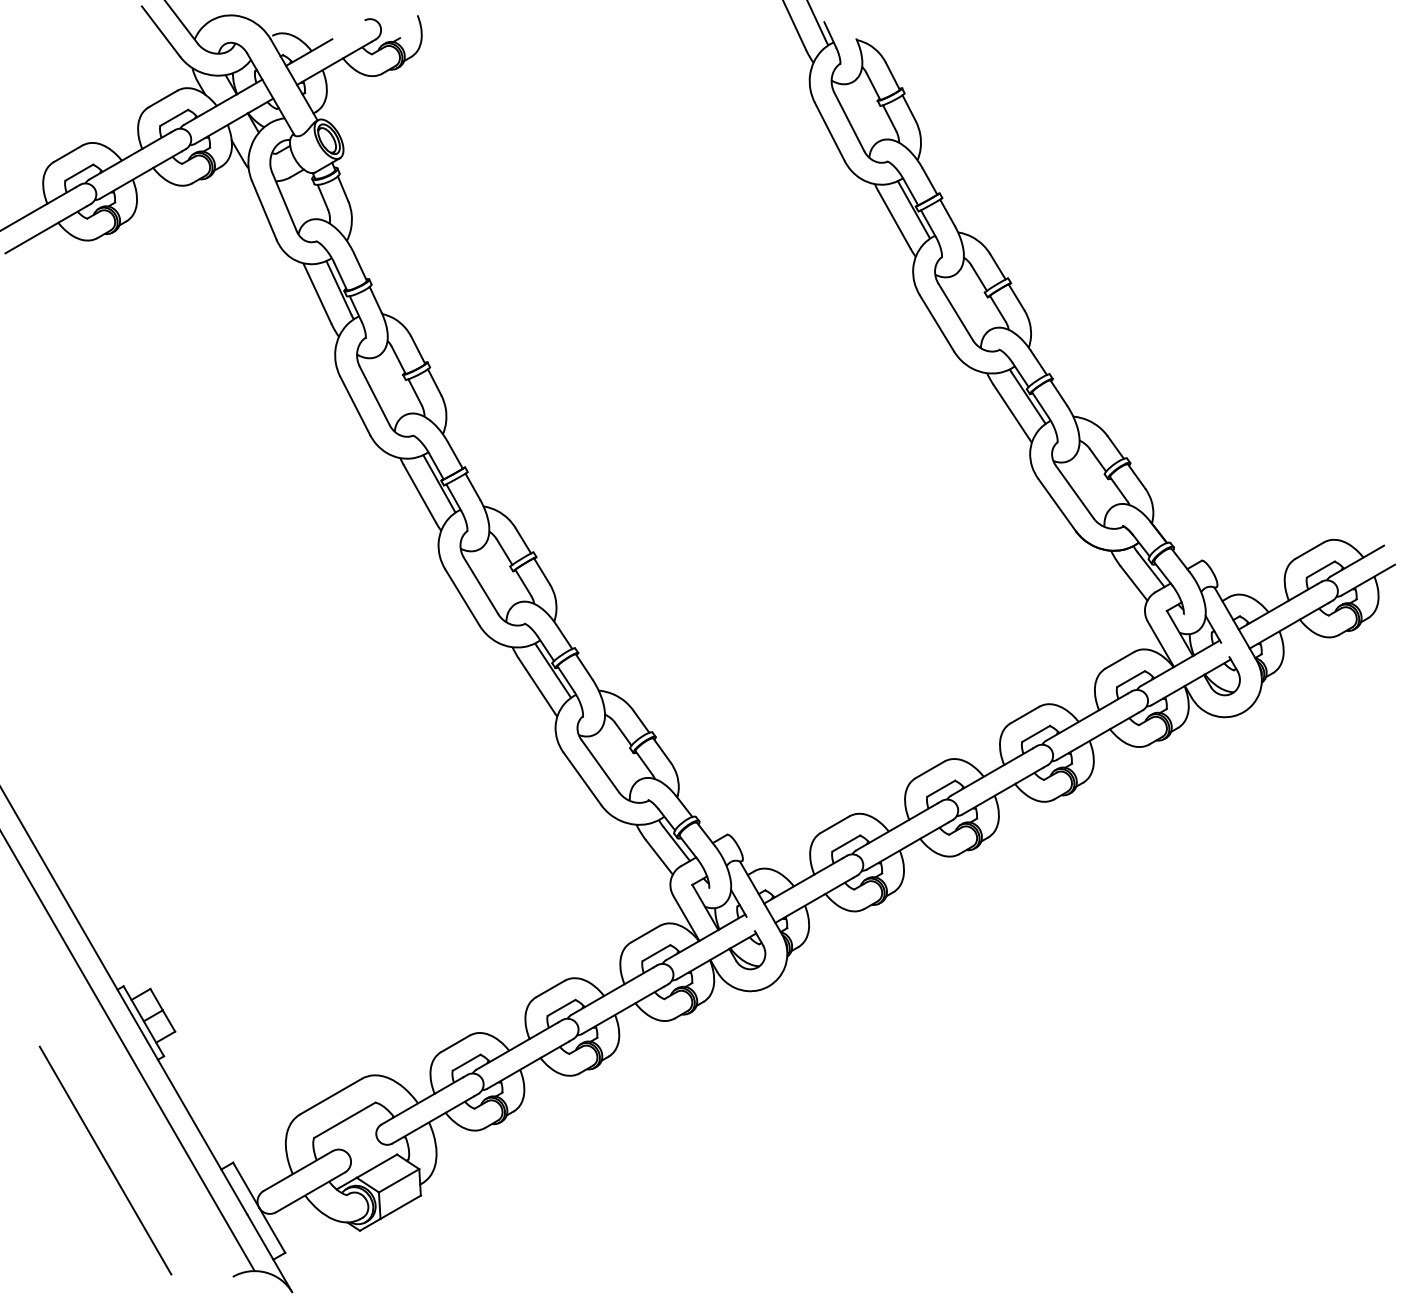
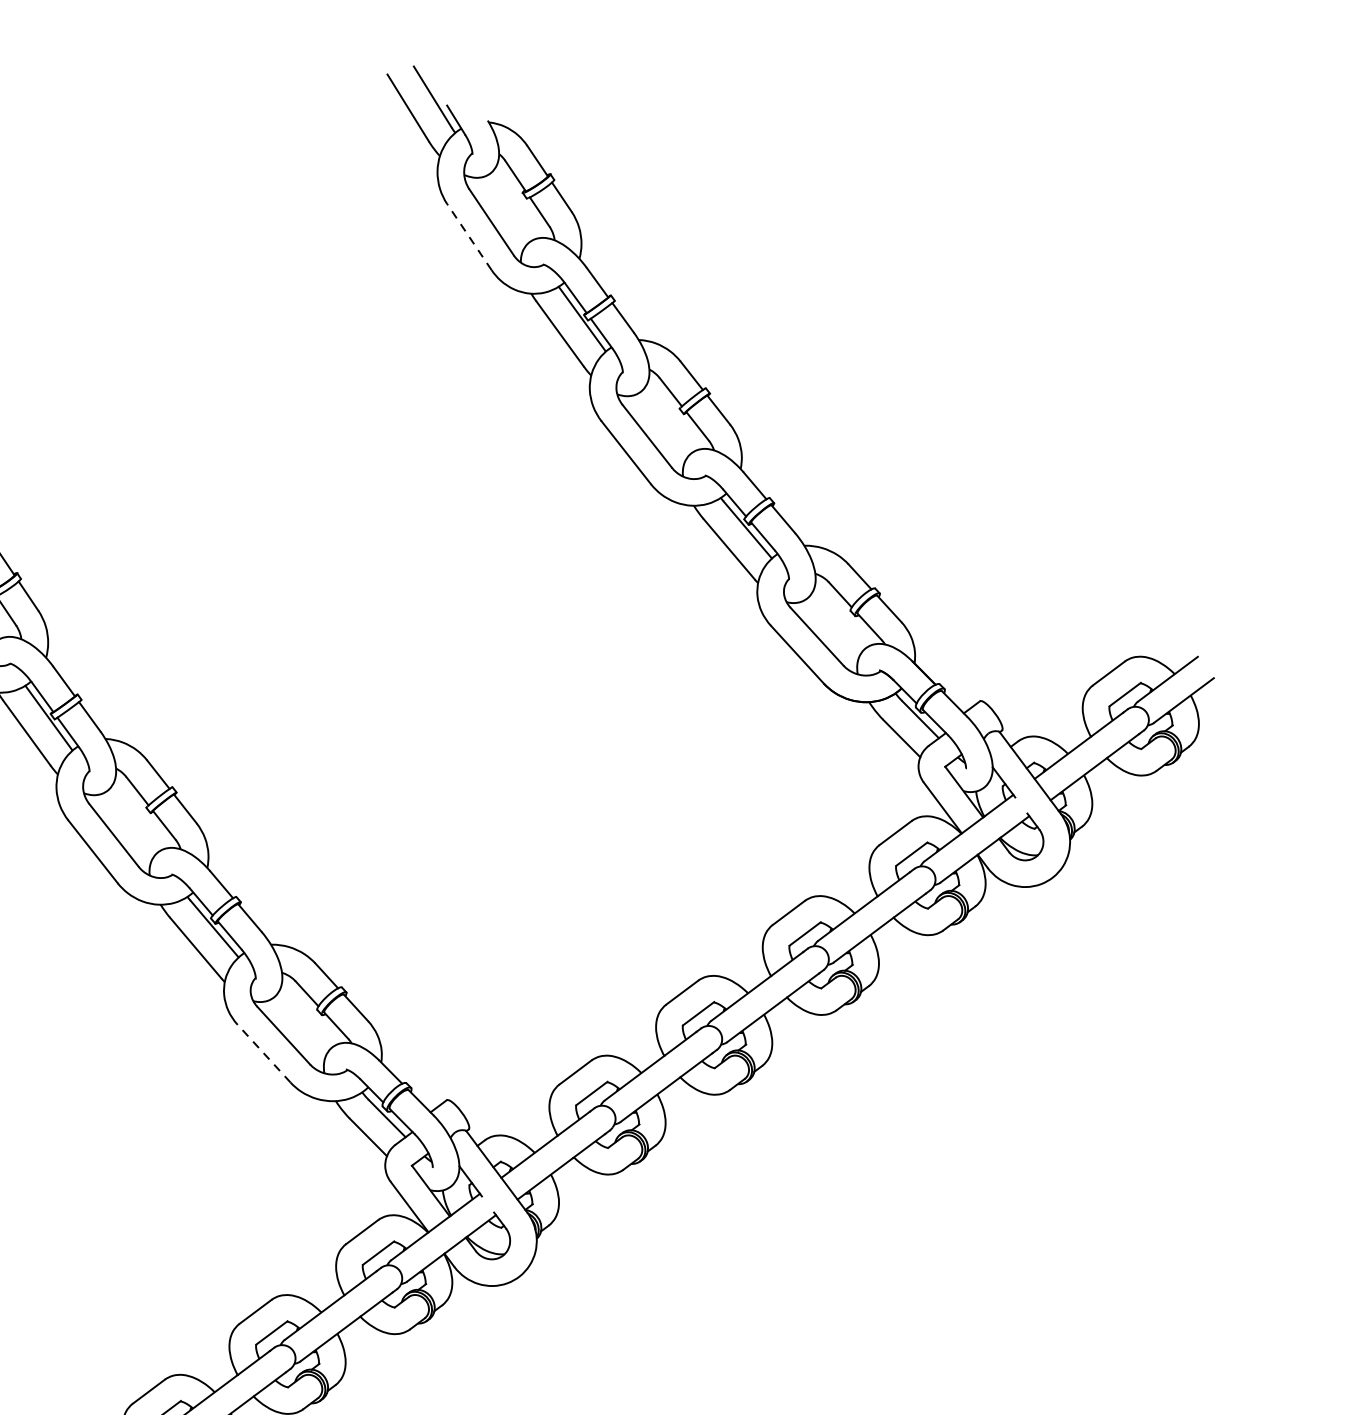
line: (829, 131) -> (469, 236), solid -> dashed
line: (582, 778) -> (264, 1053), solid -> dashed

